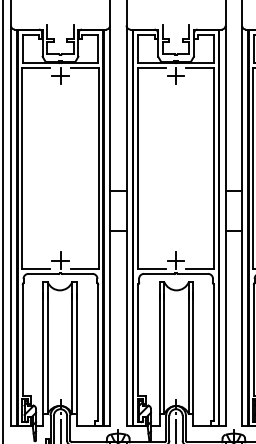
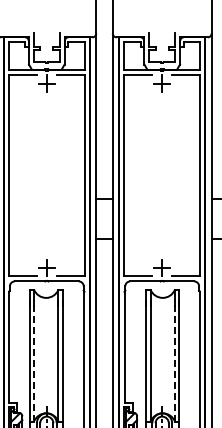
line: (47, 353) -> (33, 360), solid -> dashed
line: (188, 353) -> (174, 360), solid -> dashed

